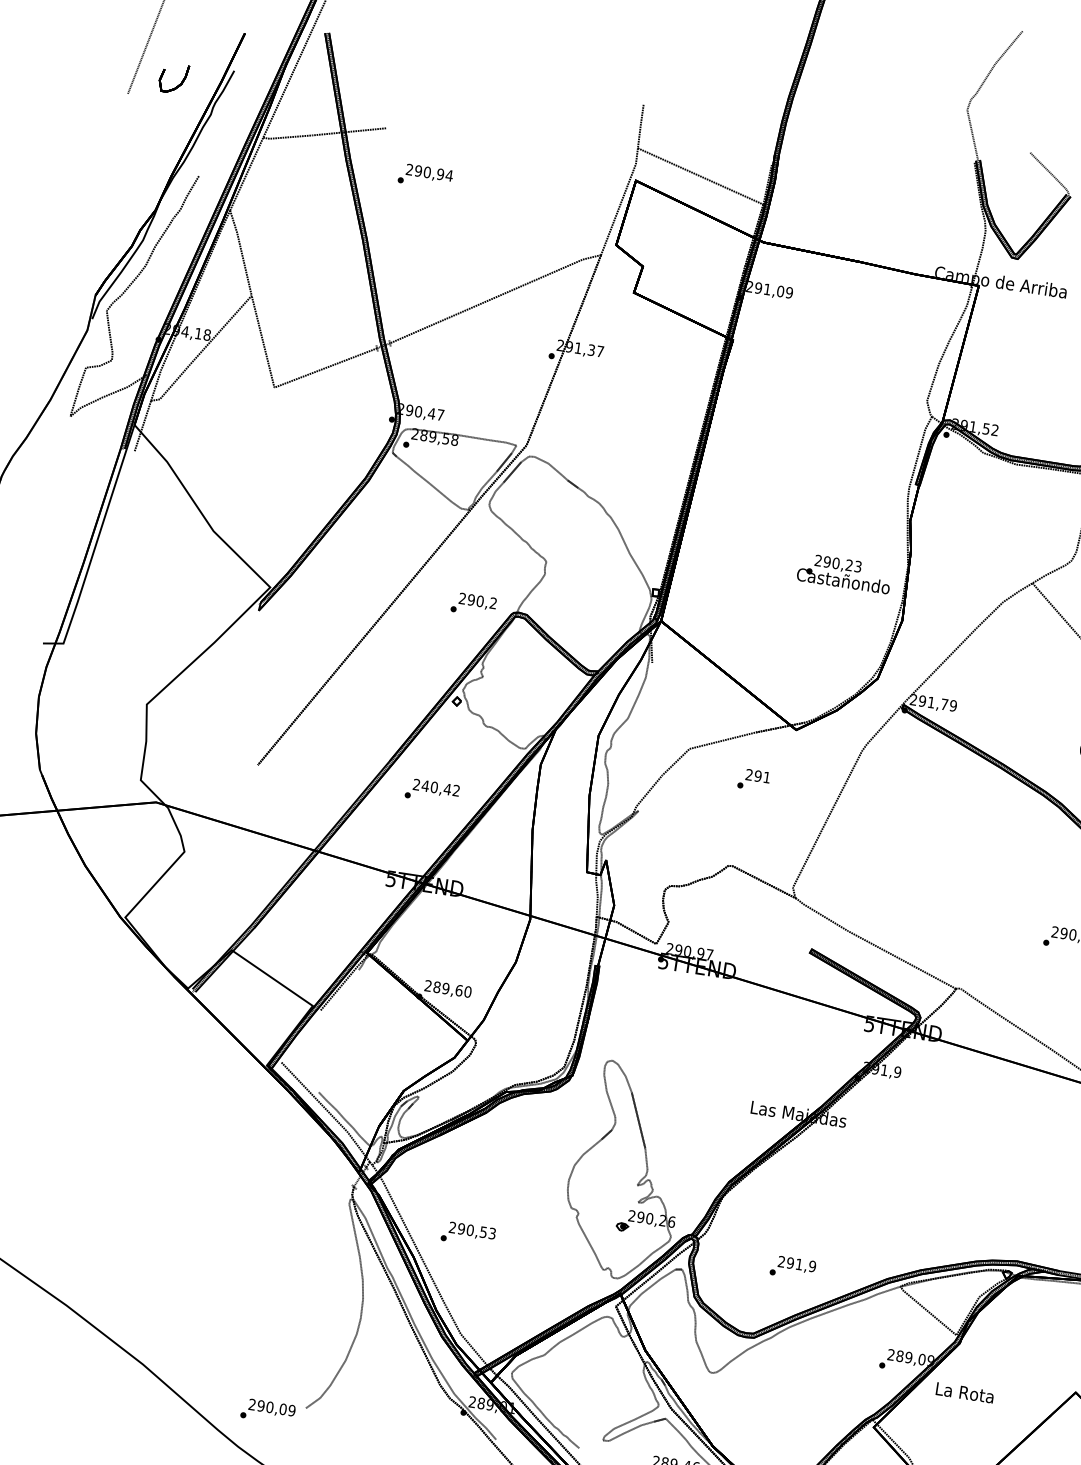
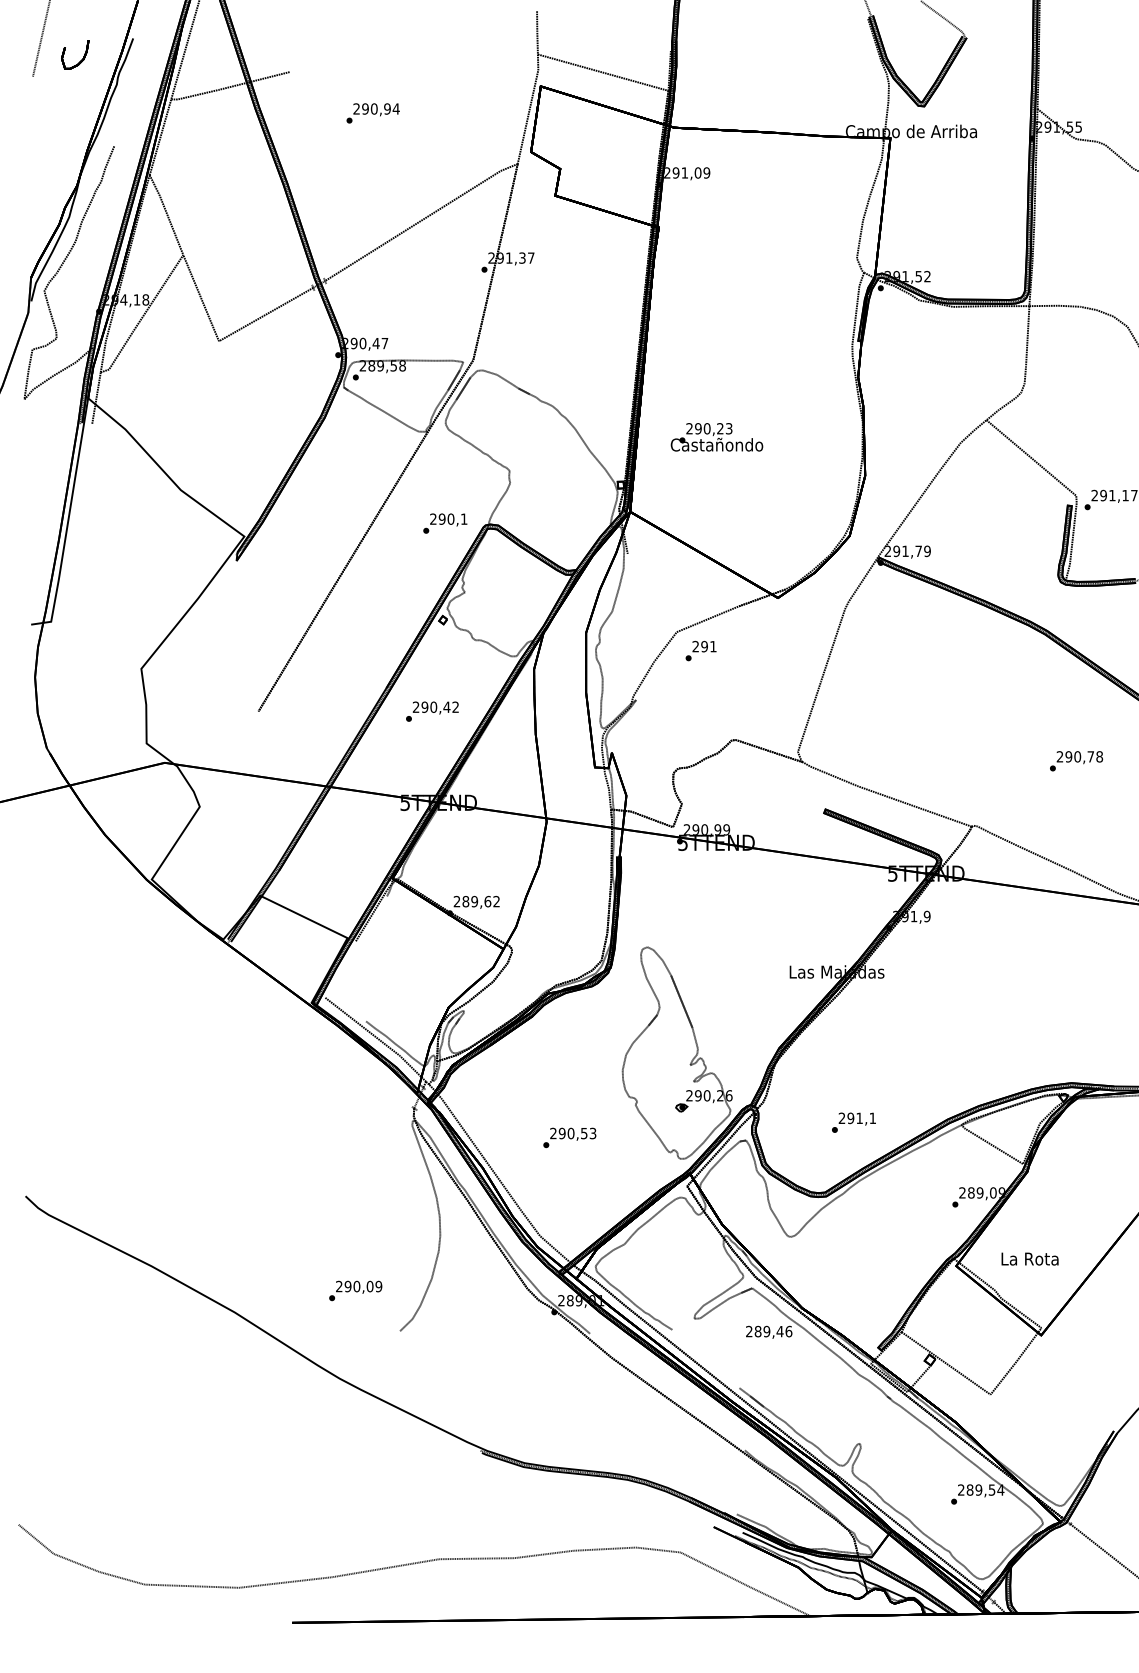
text: (424, 176) -> (372, 113), moved
text: (844, 573) -> (716, 437), moved
text: (492, 602) -> (463, 518), 290,2 -> 290,1
text: (753, 780) -> (700, 651), moved
text: (425, 785) -> (424, 706), 240,42 -> 290,42
text: (709, 954) -> (726, 829), 290,97 -> 290,99
text: (467, 991) -> (496, 901), 289,60 -> 289,62
text: (468, 1234) -> (569, 1137), moved
text: (812, 1266) -> (872, 1118), 291,9 -> 291,1
text: (964, 1392) -> (1029, 1258), moved
text: (267, 1411) -> (355, 1290), moved

